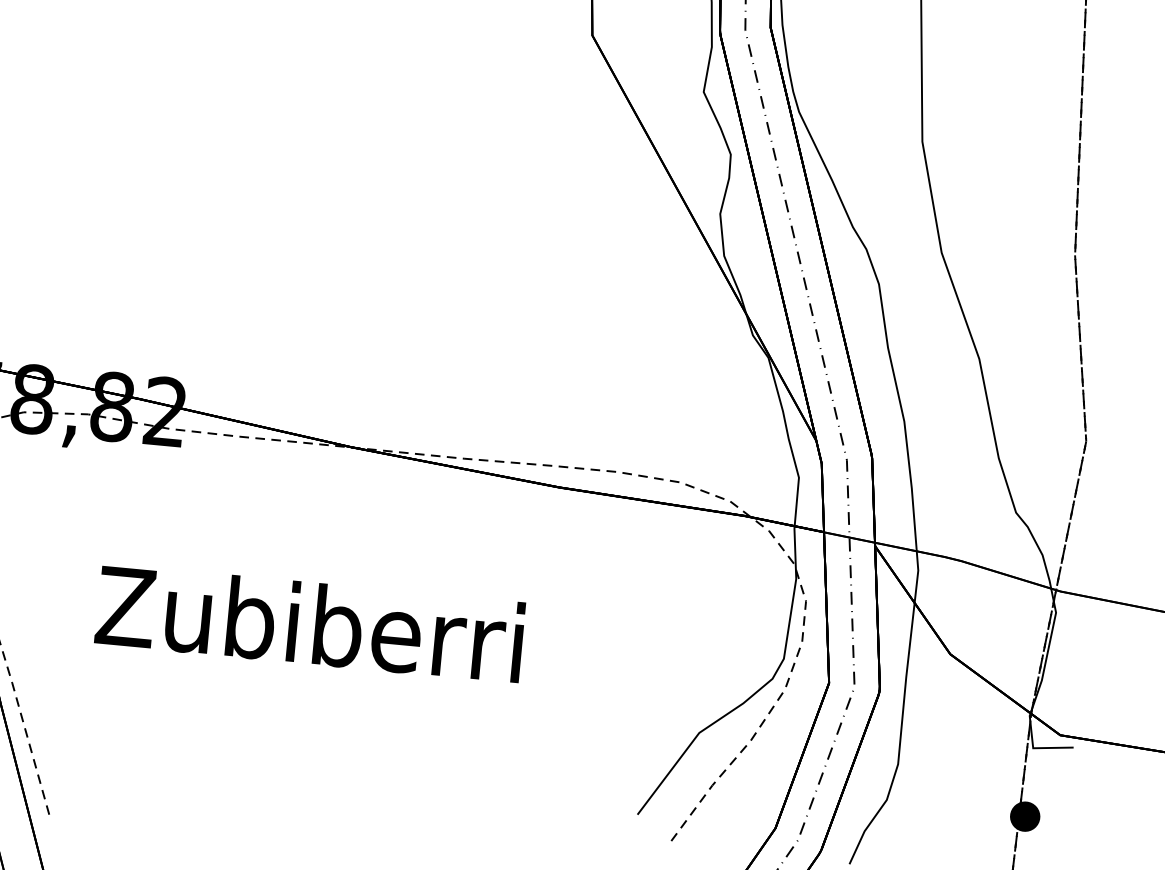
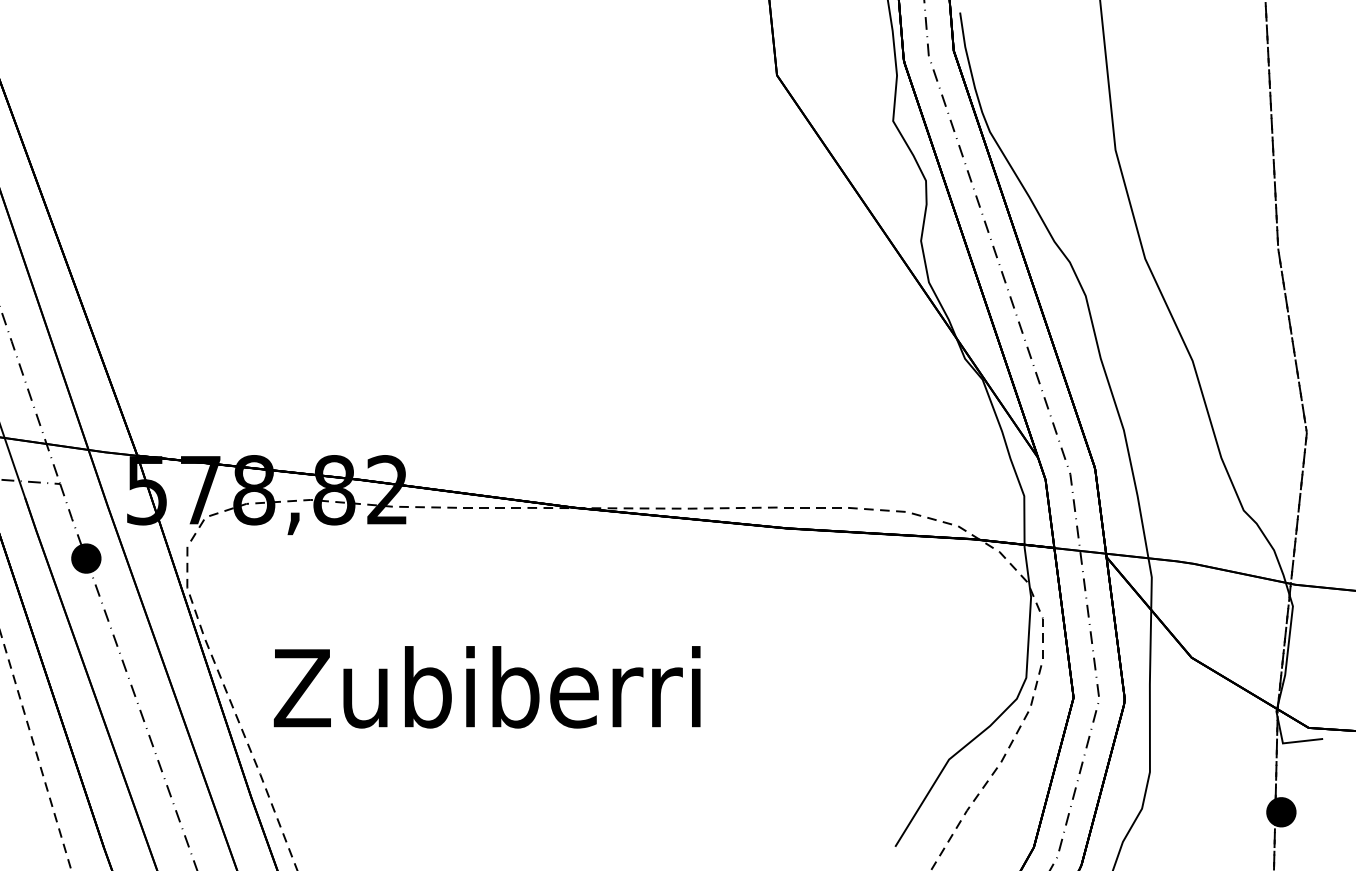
text: (309, 623) -> (486, 687), moved

